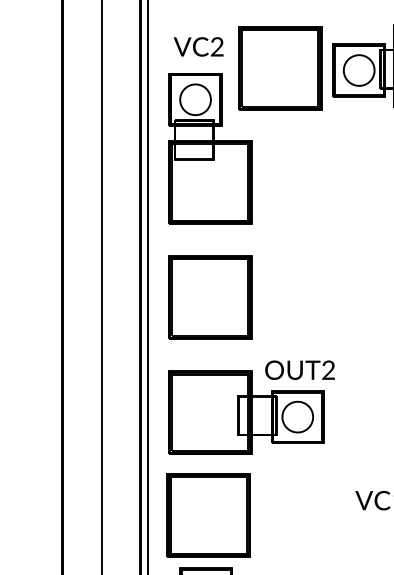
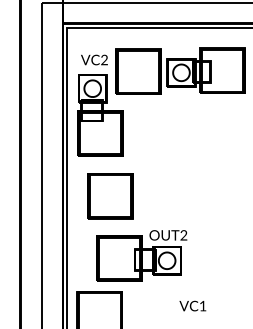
part: (209, 298) -> (110, 196), moved
part: (250, 407) -> (141, 255), moved

